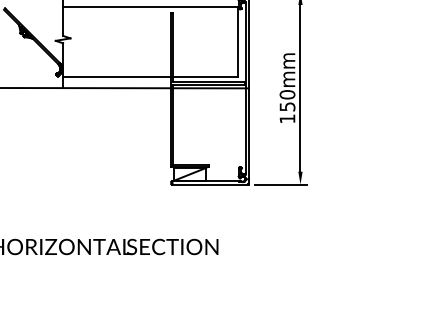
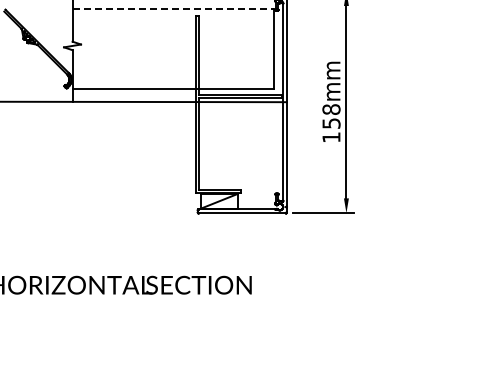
line: (150, 7) -> (173, 8), solid -> dashed
text: (287, 94) -> (331, 109), 150mm -> 158mm

